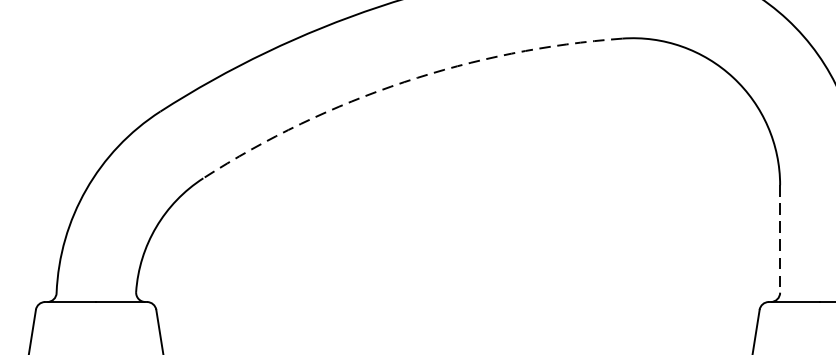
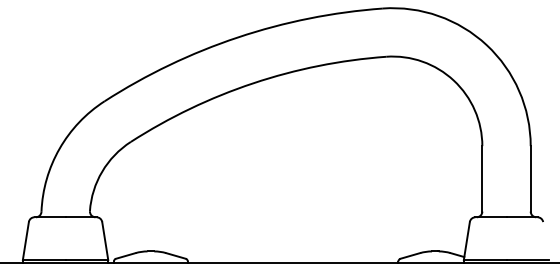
arc: (404, 82) -> (253, 83), dashed -> solid
line: (780, 238) -> (482, 178), dashed -> solid

